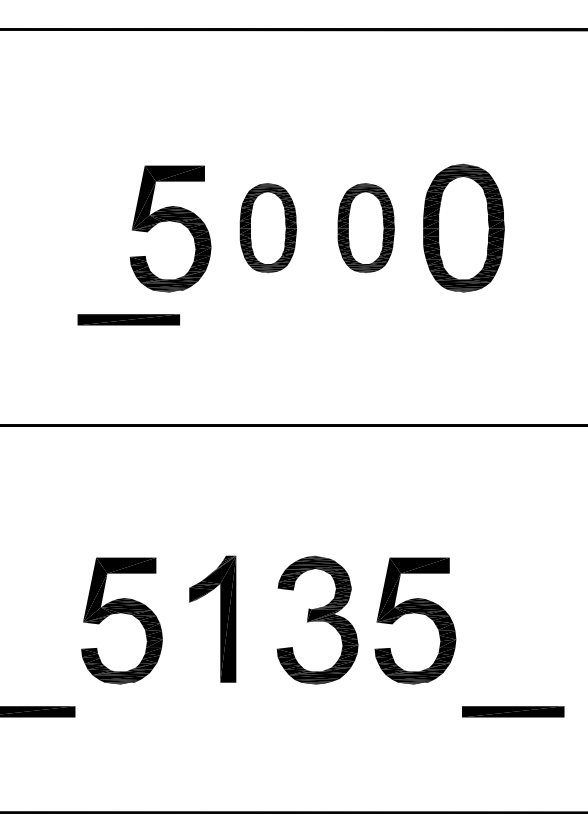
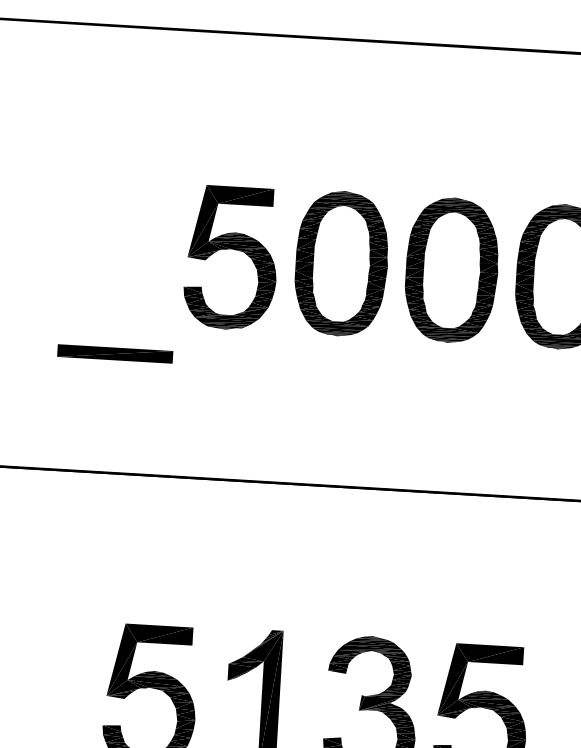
part: (268, 227) -> (341, 262), size x1.43
part: (366, 227) -> (452, 269), size x1.43
part: (128, 319) -> (114, 353), moved

